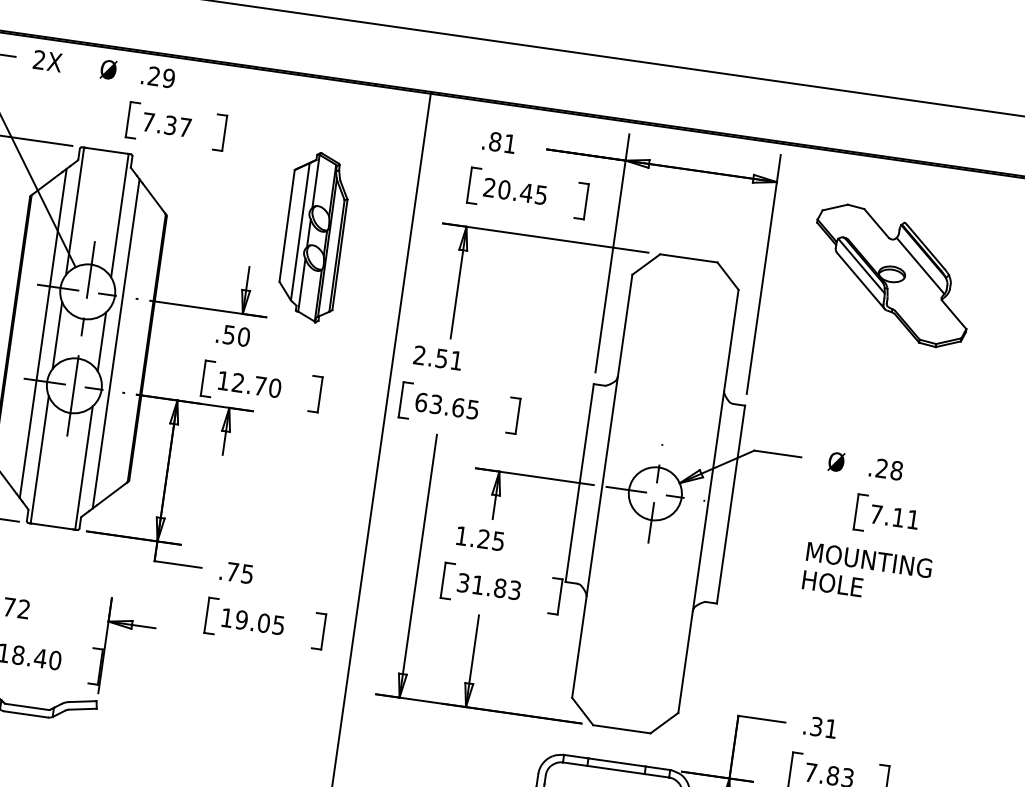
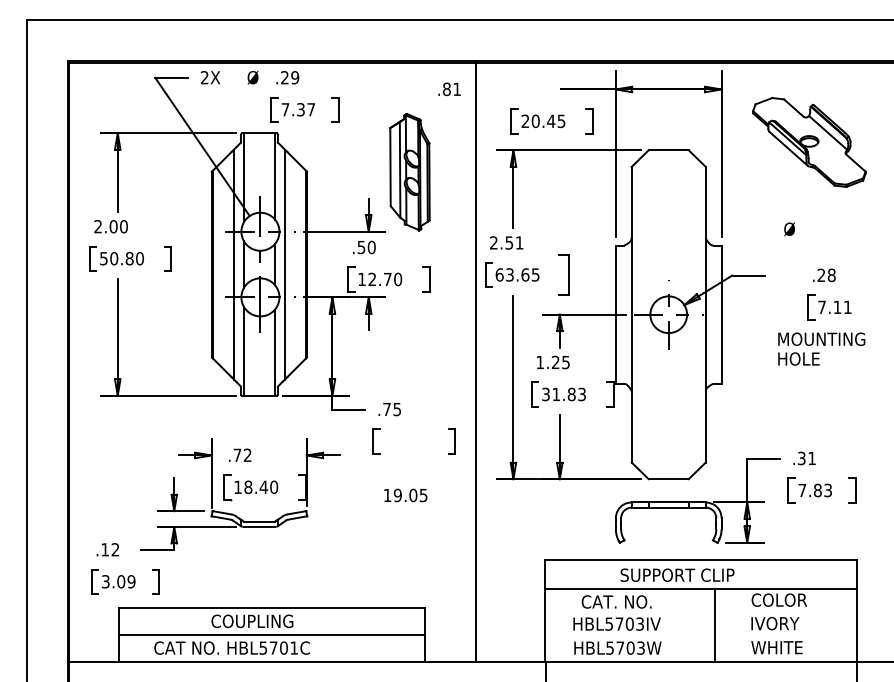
text: (499, 142) -> (449, 89), moved
part: (512, 414) -> (563, 274), size x1.6
text: (836, 462) -> (789, 229), moved
text: (252, 621) -> (405, 495), moved

